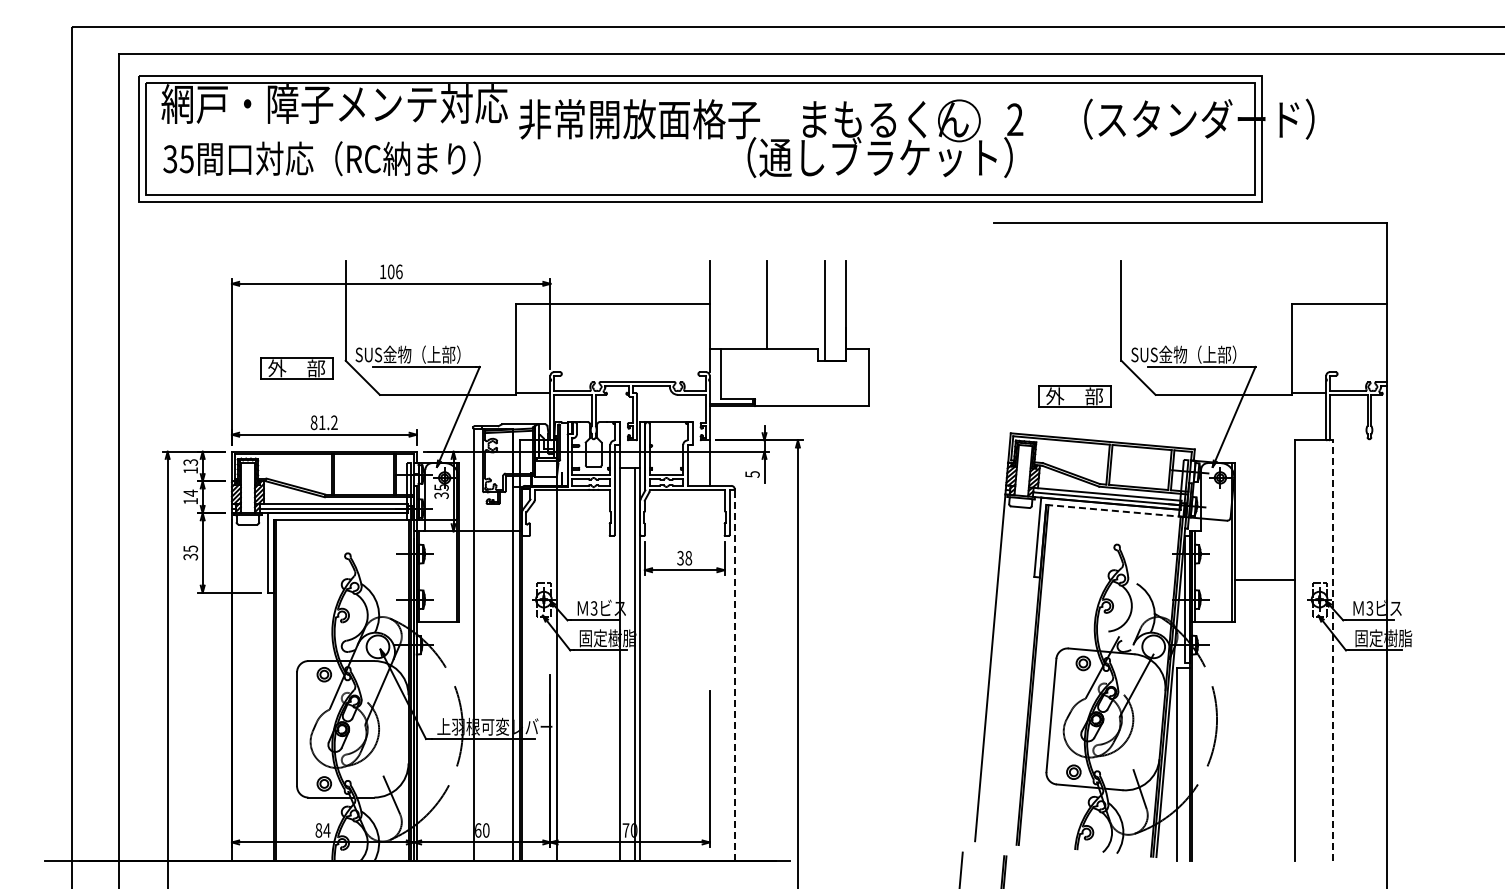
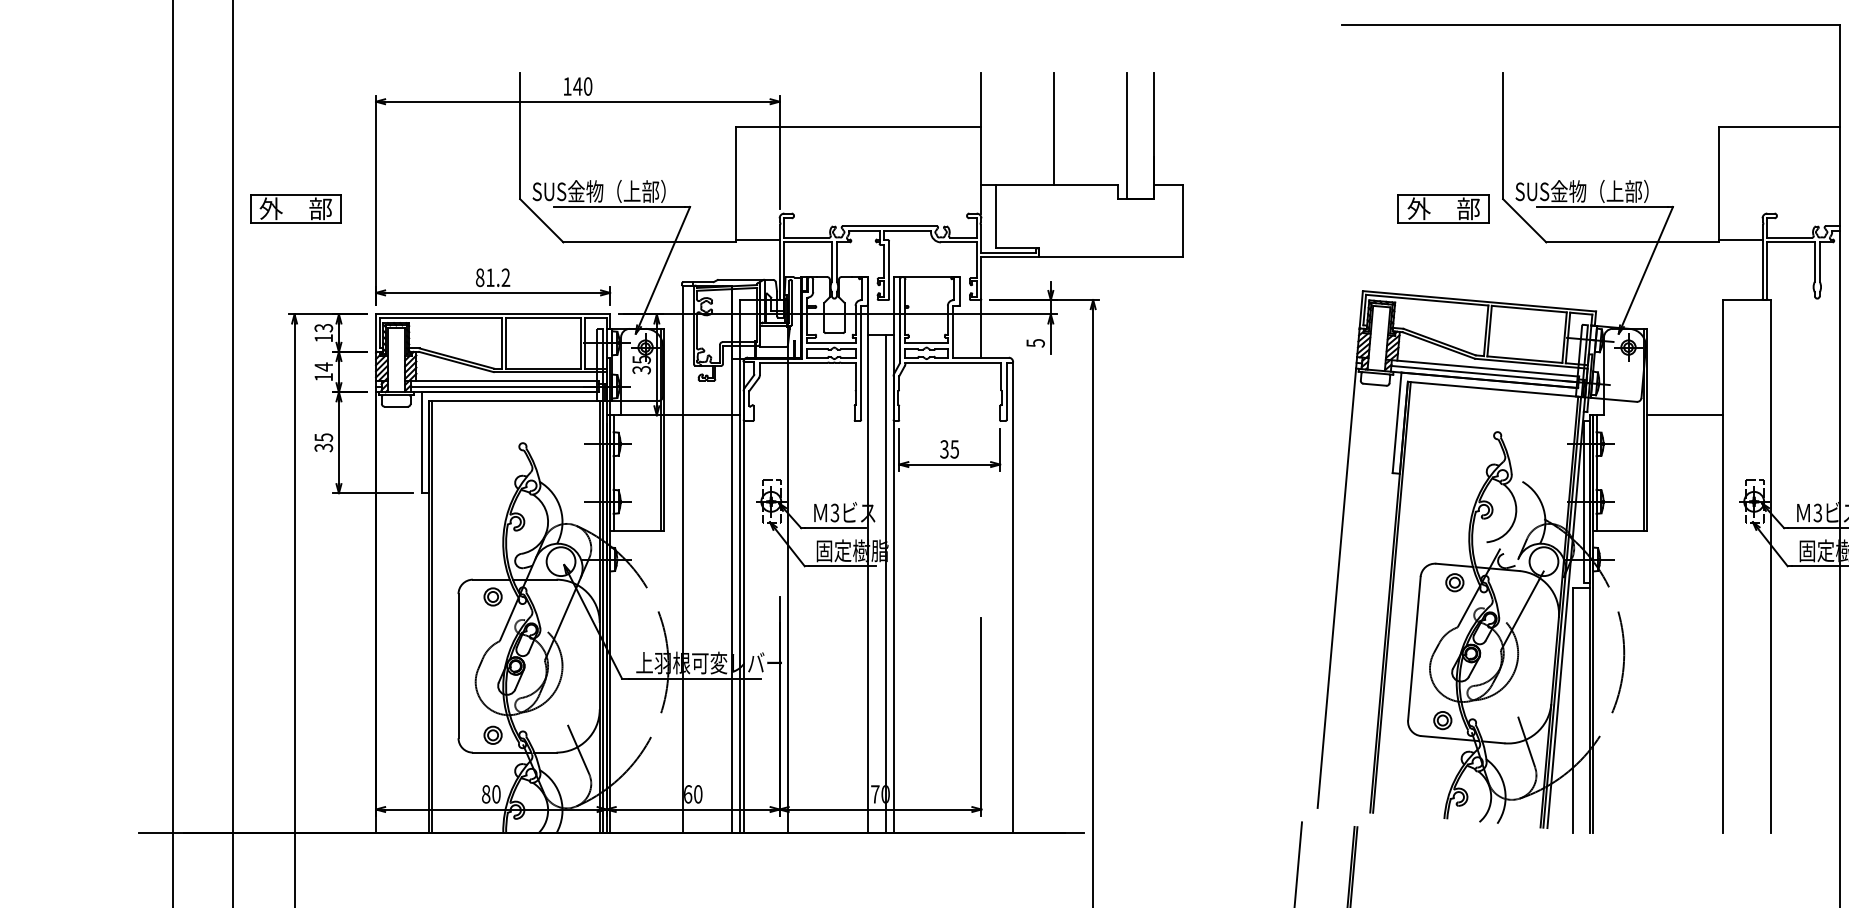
text: (394, 271) -> (581, 86), 106 -> 140
part: (296, 368) -> (295, 208), moved
part: (1074, 396) -> (1443, 208), moved
line: (1114, 510) -> (1494, 388), dashed -> solid
text: (688, 558) -> (954, 449), 38 -> 35
line: (1265, 580) -> (1685, 415), moved
line: (1333, 650) -> (1771, 566), dashed -> solid
line: (734, 675) -> (1012, 597), dashed -> solid
text: (326, 830) -> (495, 794), 84 -> 80

